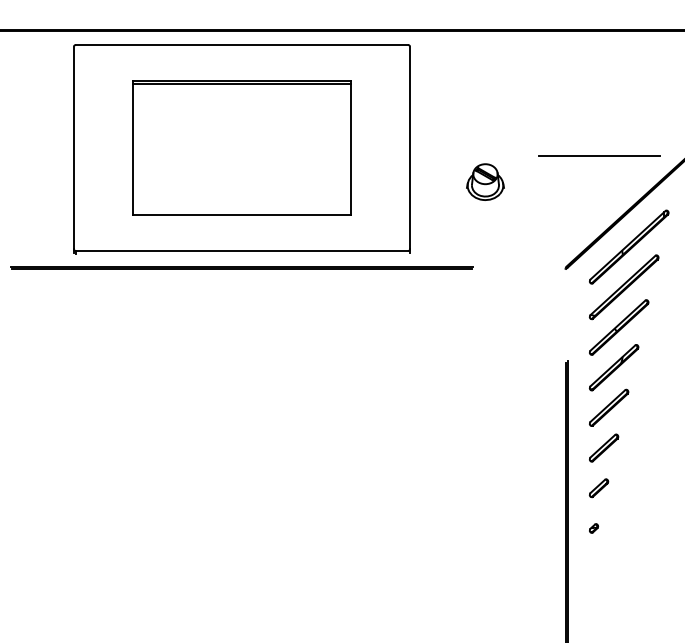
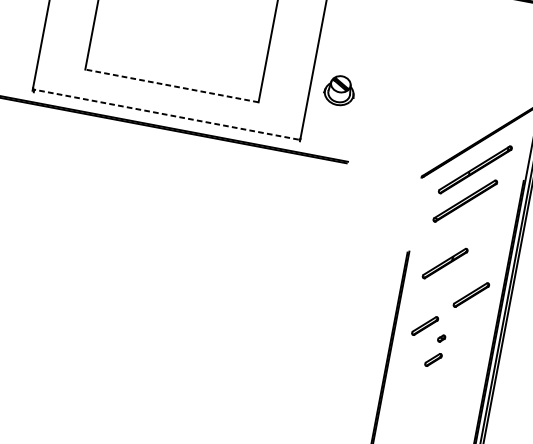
line: (599, 156) -> (465, 93), removed
part: (485, 181) -> (339, 90), moved
line: (241, 214) -> (171, 85), solid -> dashed
line: (241, 251) -> (166, 115), solid -> dashed
part: (619, 327) -> (455, 232), removed
part: (609, 407) -> (471, 294), moved
part: (598, 488) -> (433, 360), moved
part: (594, 528) -> (442, 338), moved

